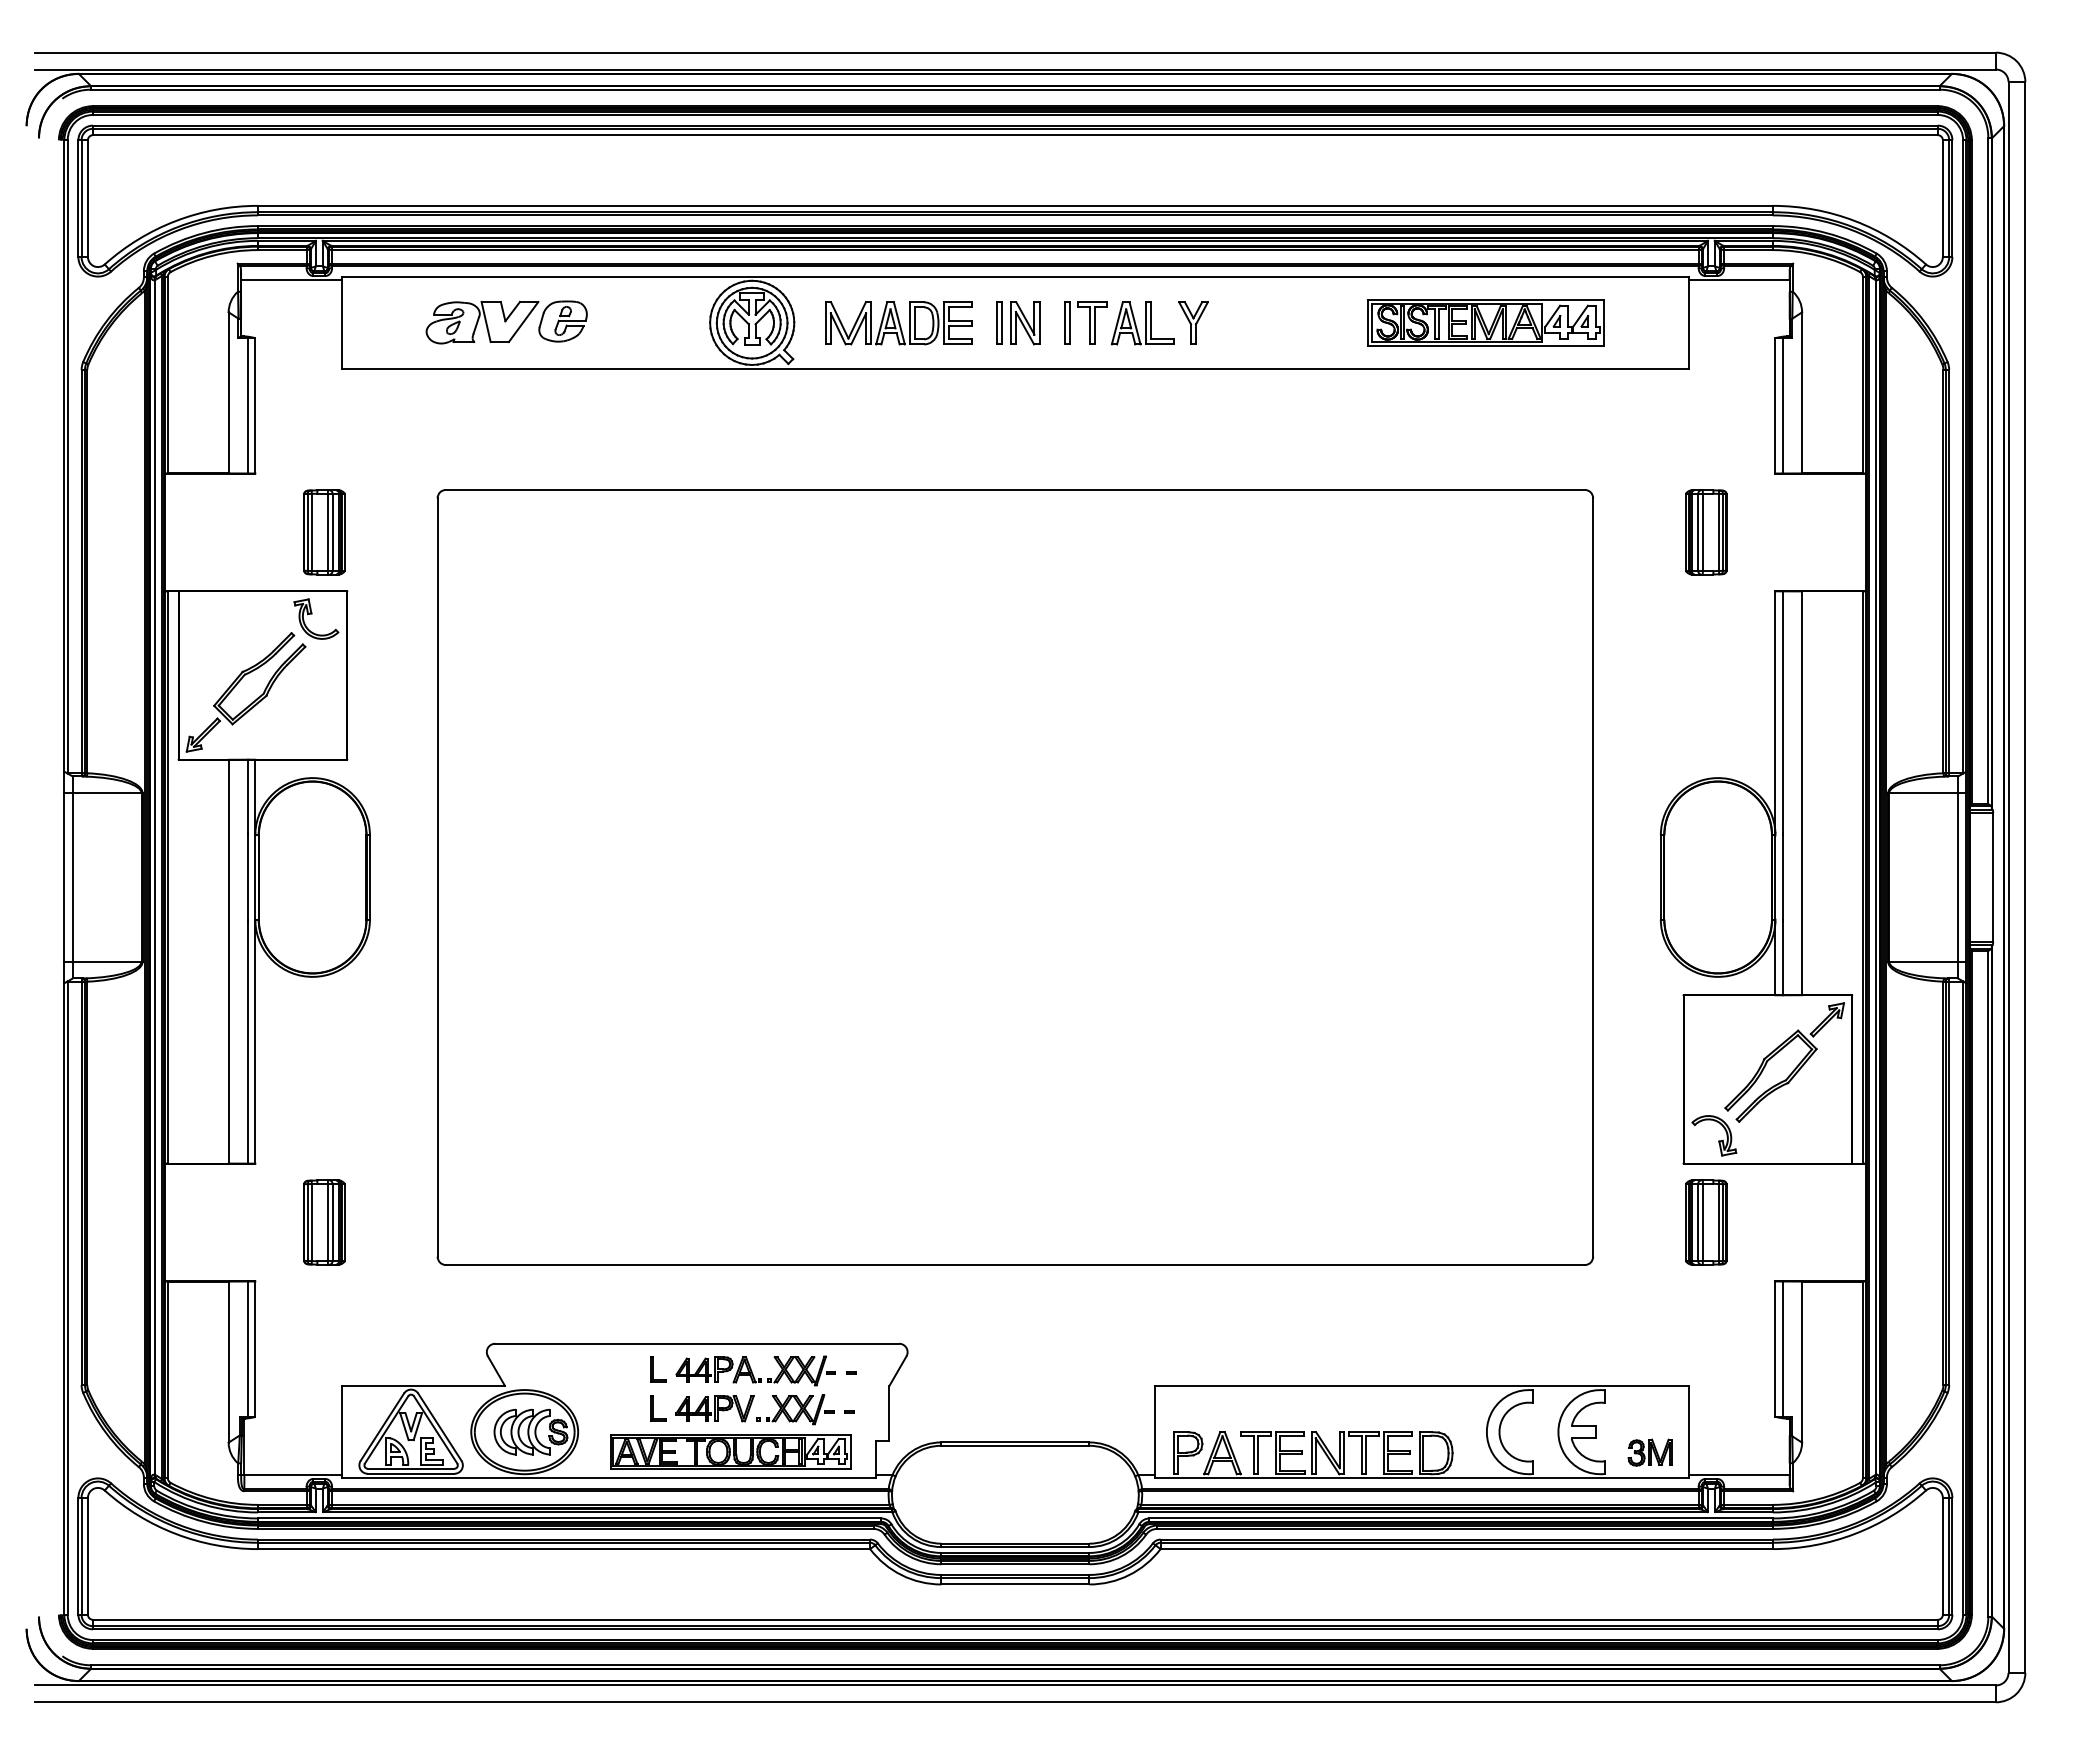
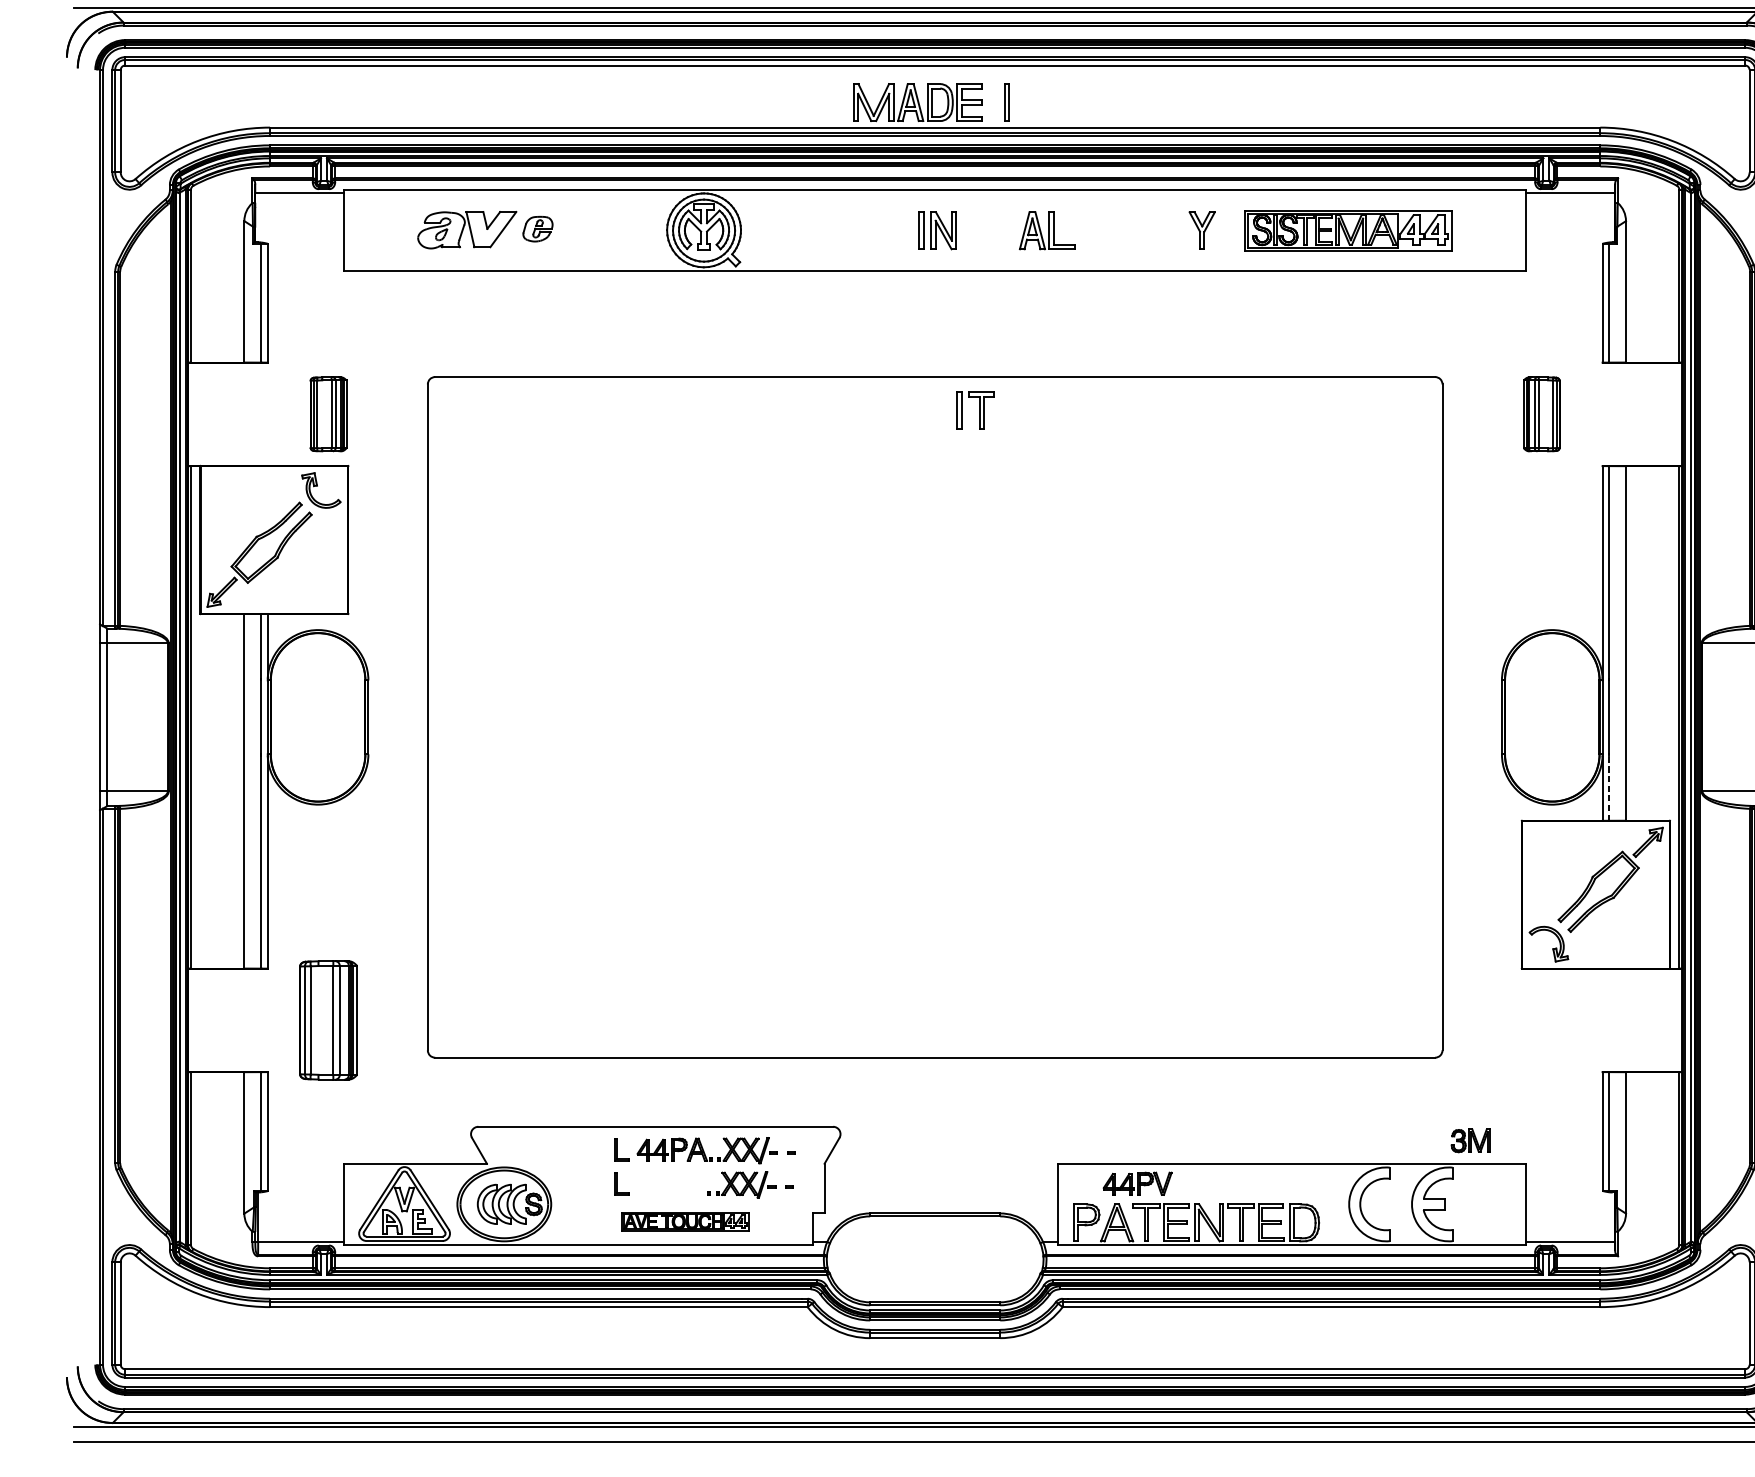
part: (1096, 176) -> (1006, 101), added
part: (562, 321) -> (537, 229), size x0.7
part: (1085, 322) -> (975, 410), moved
part: (1193, 322) -> (1202, 230), moved
part: (898, 323) -> (917, 102), moved
line: (1782, 958) -> (1608, 788), solid -> dashed
part: (324, 1222) -> (328, 1020), size x1.6
part: (1706, 1222) -> (1542, 1020), removed
part: (714, 1408) -> (1137, 1183), moved
part: (730, 1451) -> (685, 1221), size x0.6
part: (1649, 1452) -> (1470, 1140), moved

